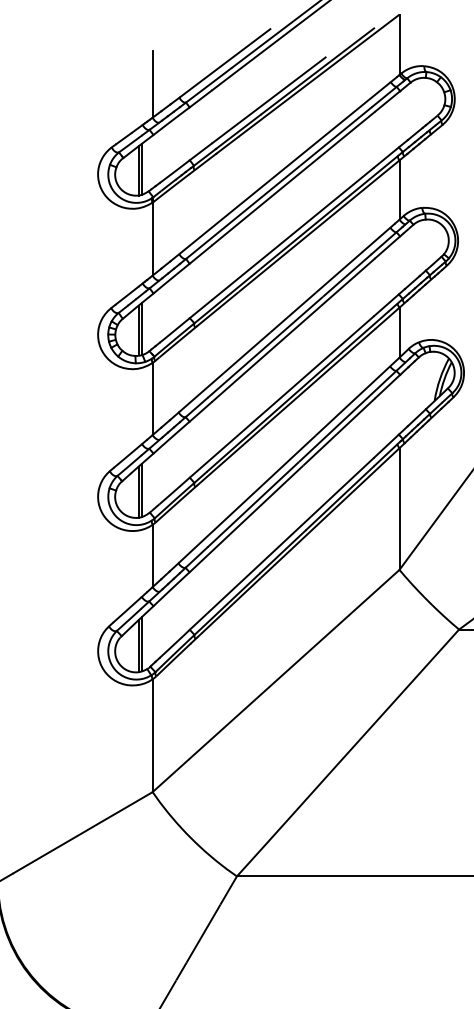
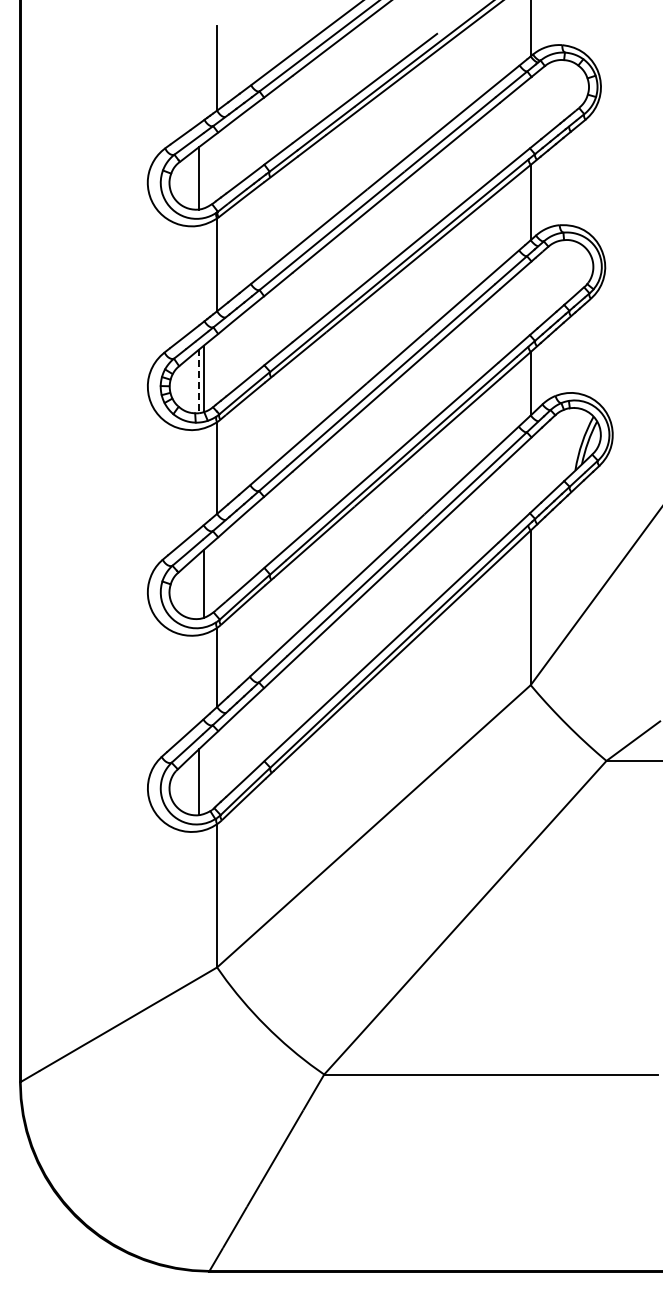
line: (141, 168) -> (203, 175), removed
line: (138, 330) -> (199, 381), solid -> dashed
line: (138, 491) -> (199, 585), removed
line: (141, 644) -> (203, 779), removed

